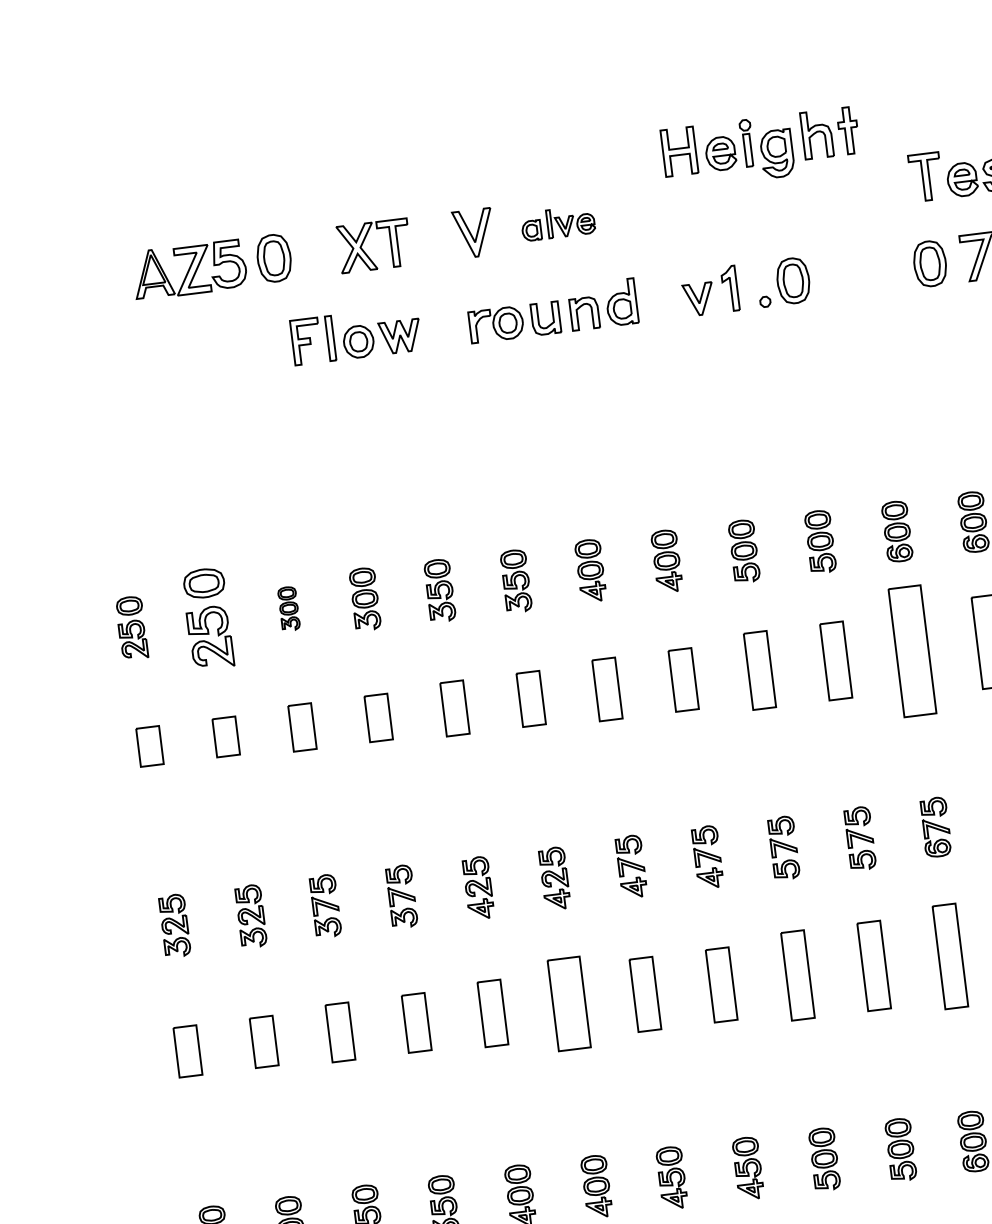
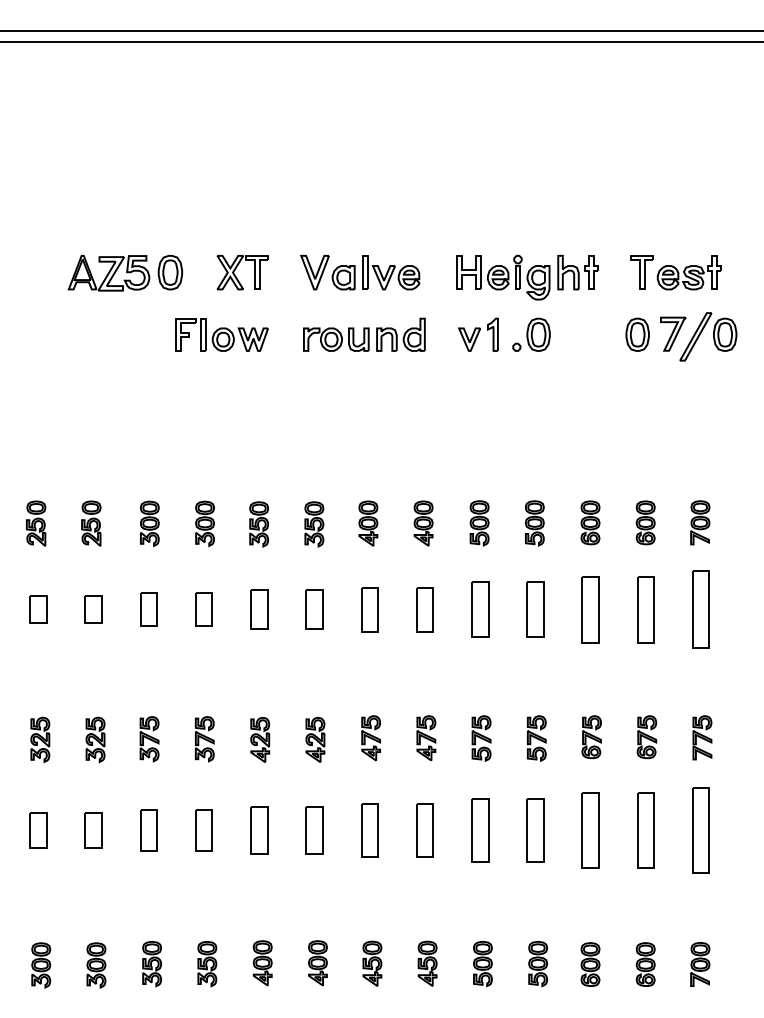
part: (761, 148) -> (527, 277), moved
part: (557, 222) -> (375, 272), size x1.67
part: (288, 608) -> (149, 523), size x1.43
part: (208, 618) -> (91, 523), size x0.62
part: (912, 651) -> (590, 609), size x0.71
part: (569, 1003) -> (314, 830), size x0.71

